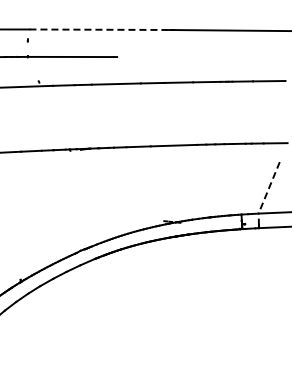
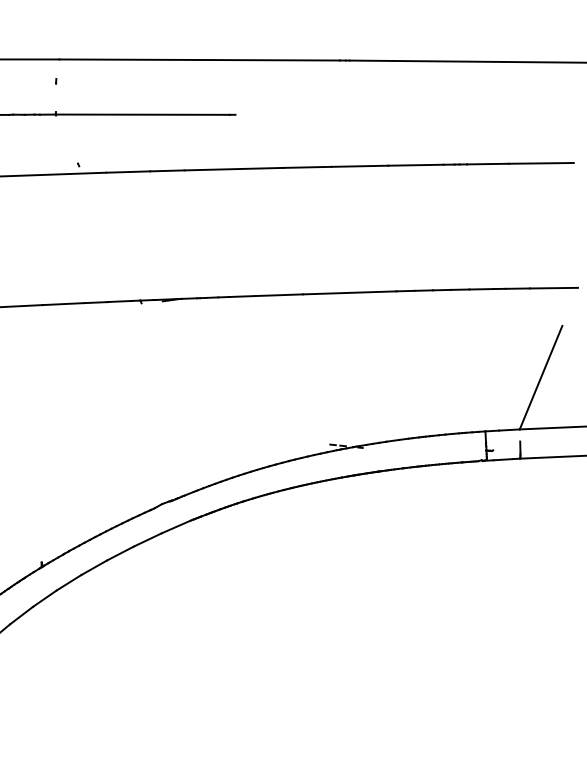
line: (99, 29) -> (200, 59), dashed -> solid
line: (269, 187) -> (541, 376), dashed -> solid

